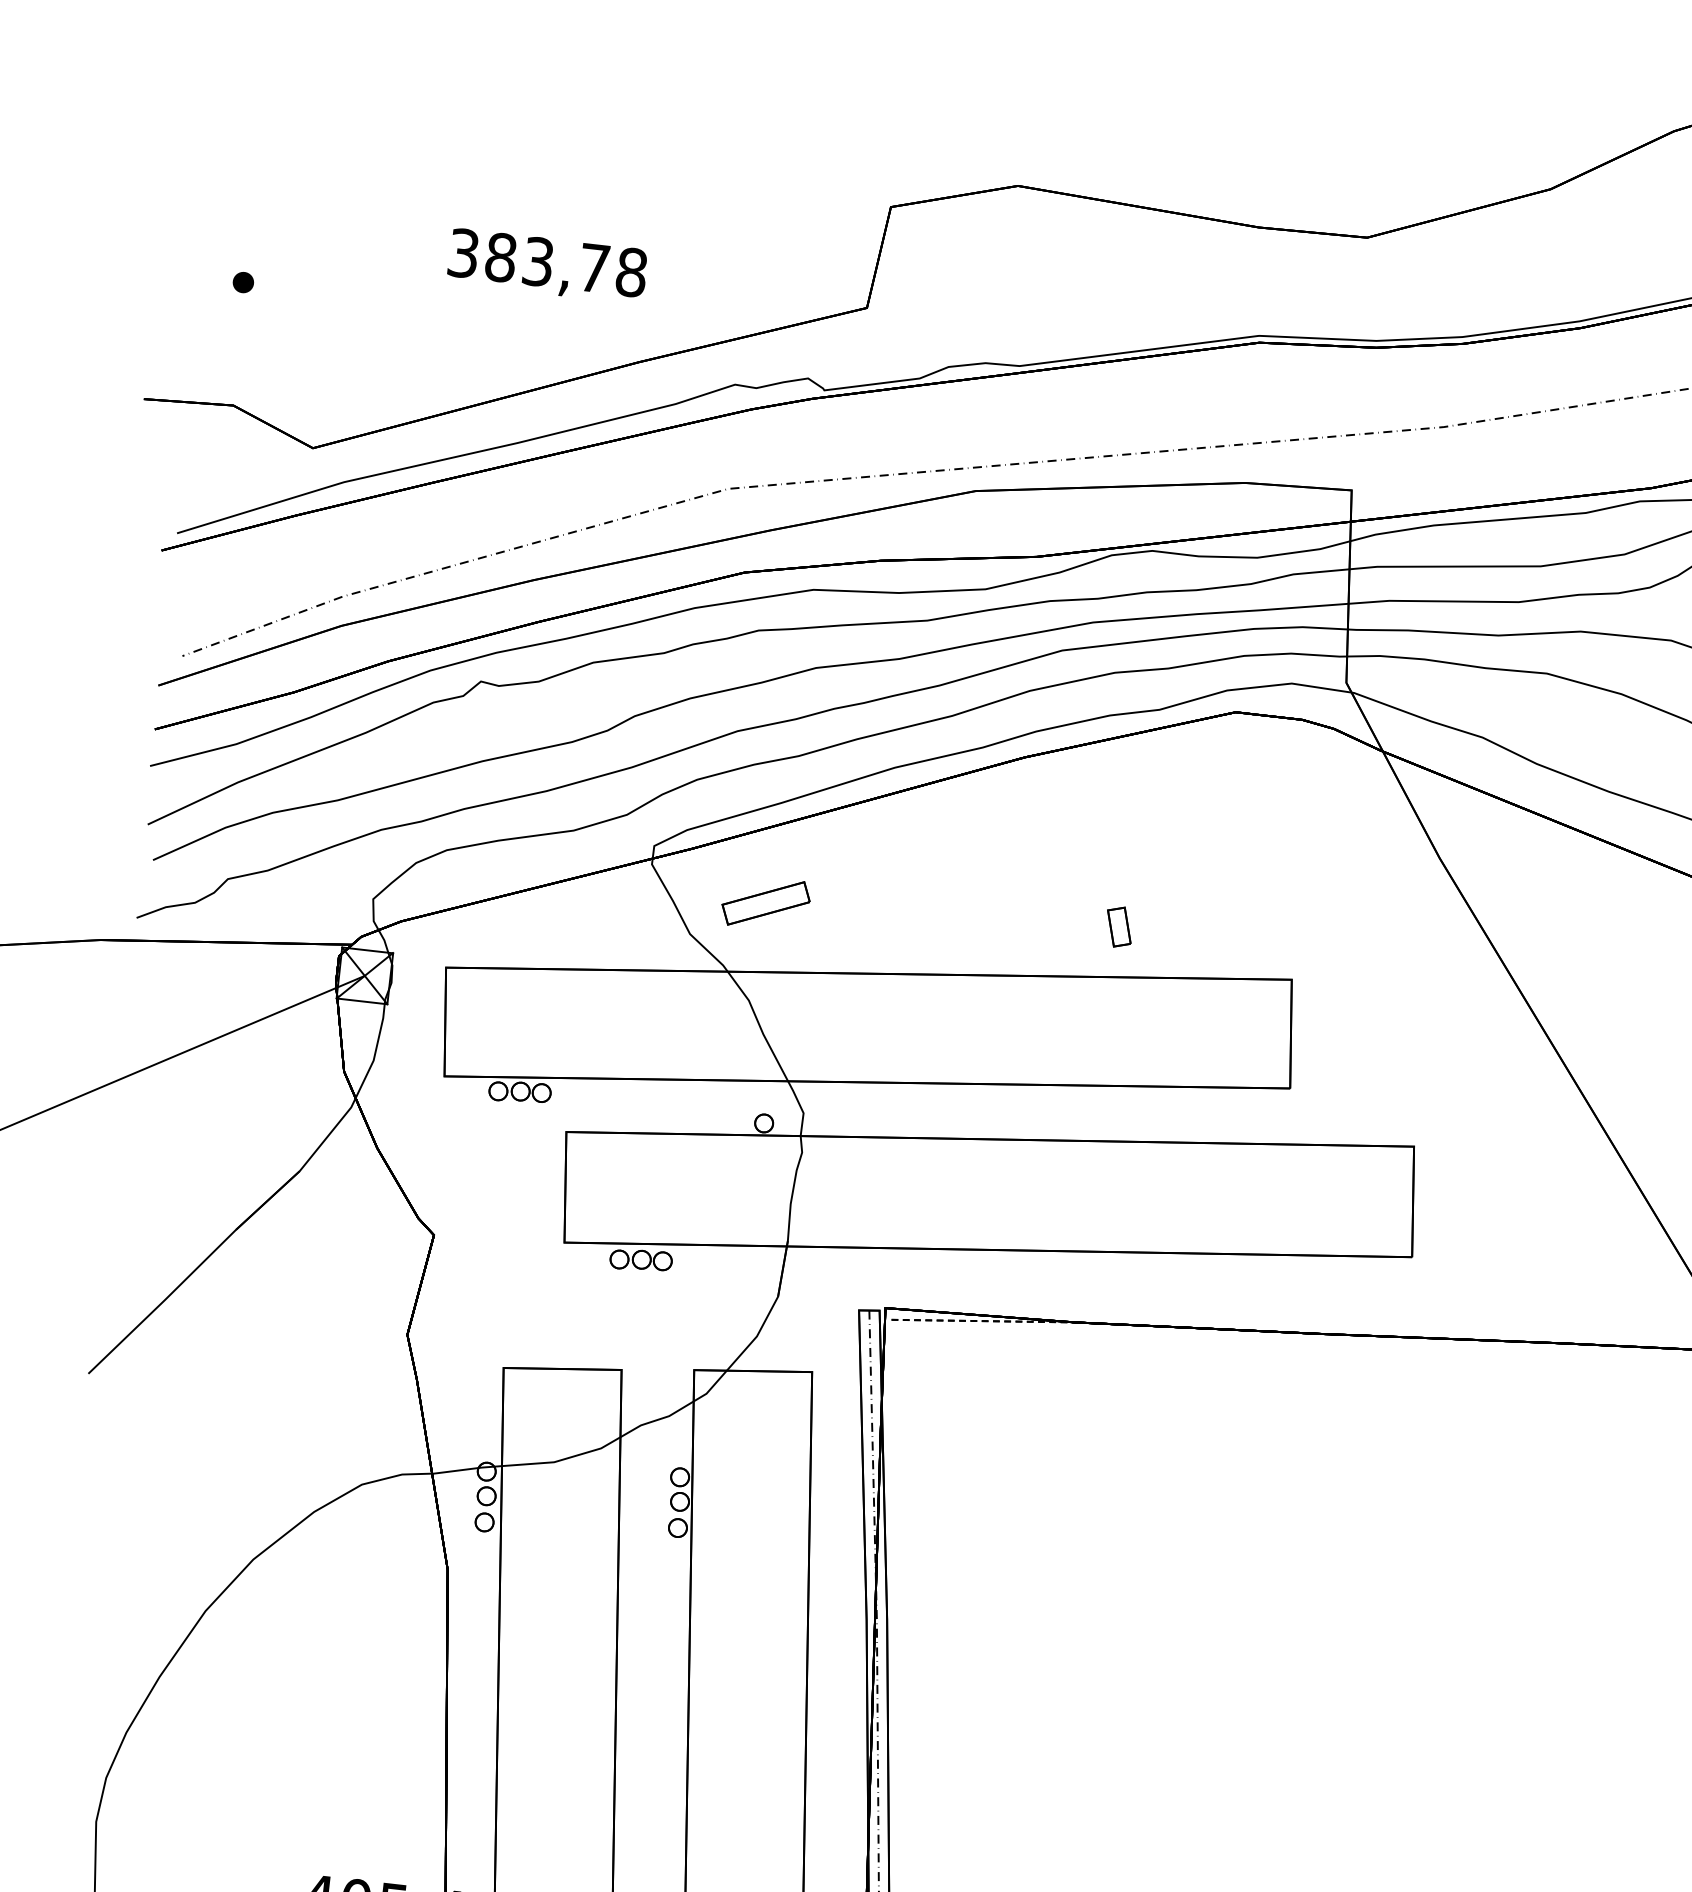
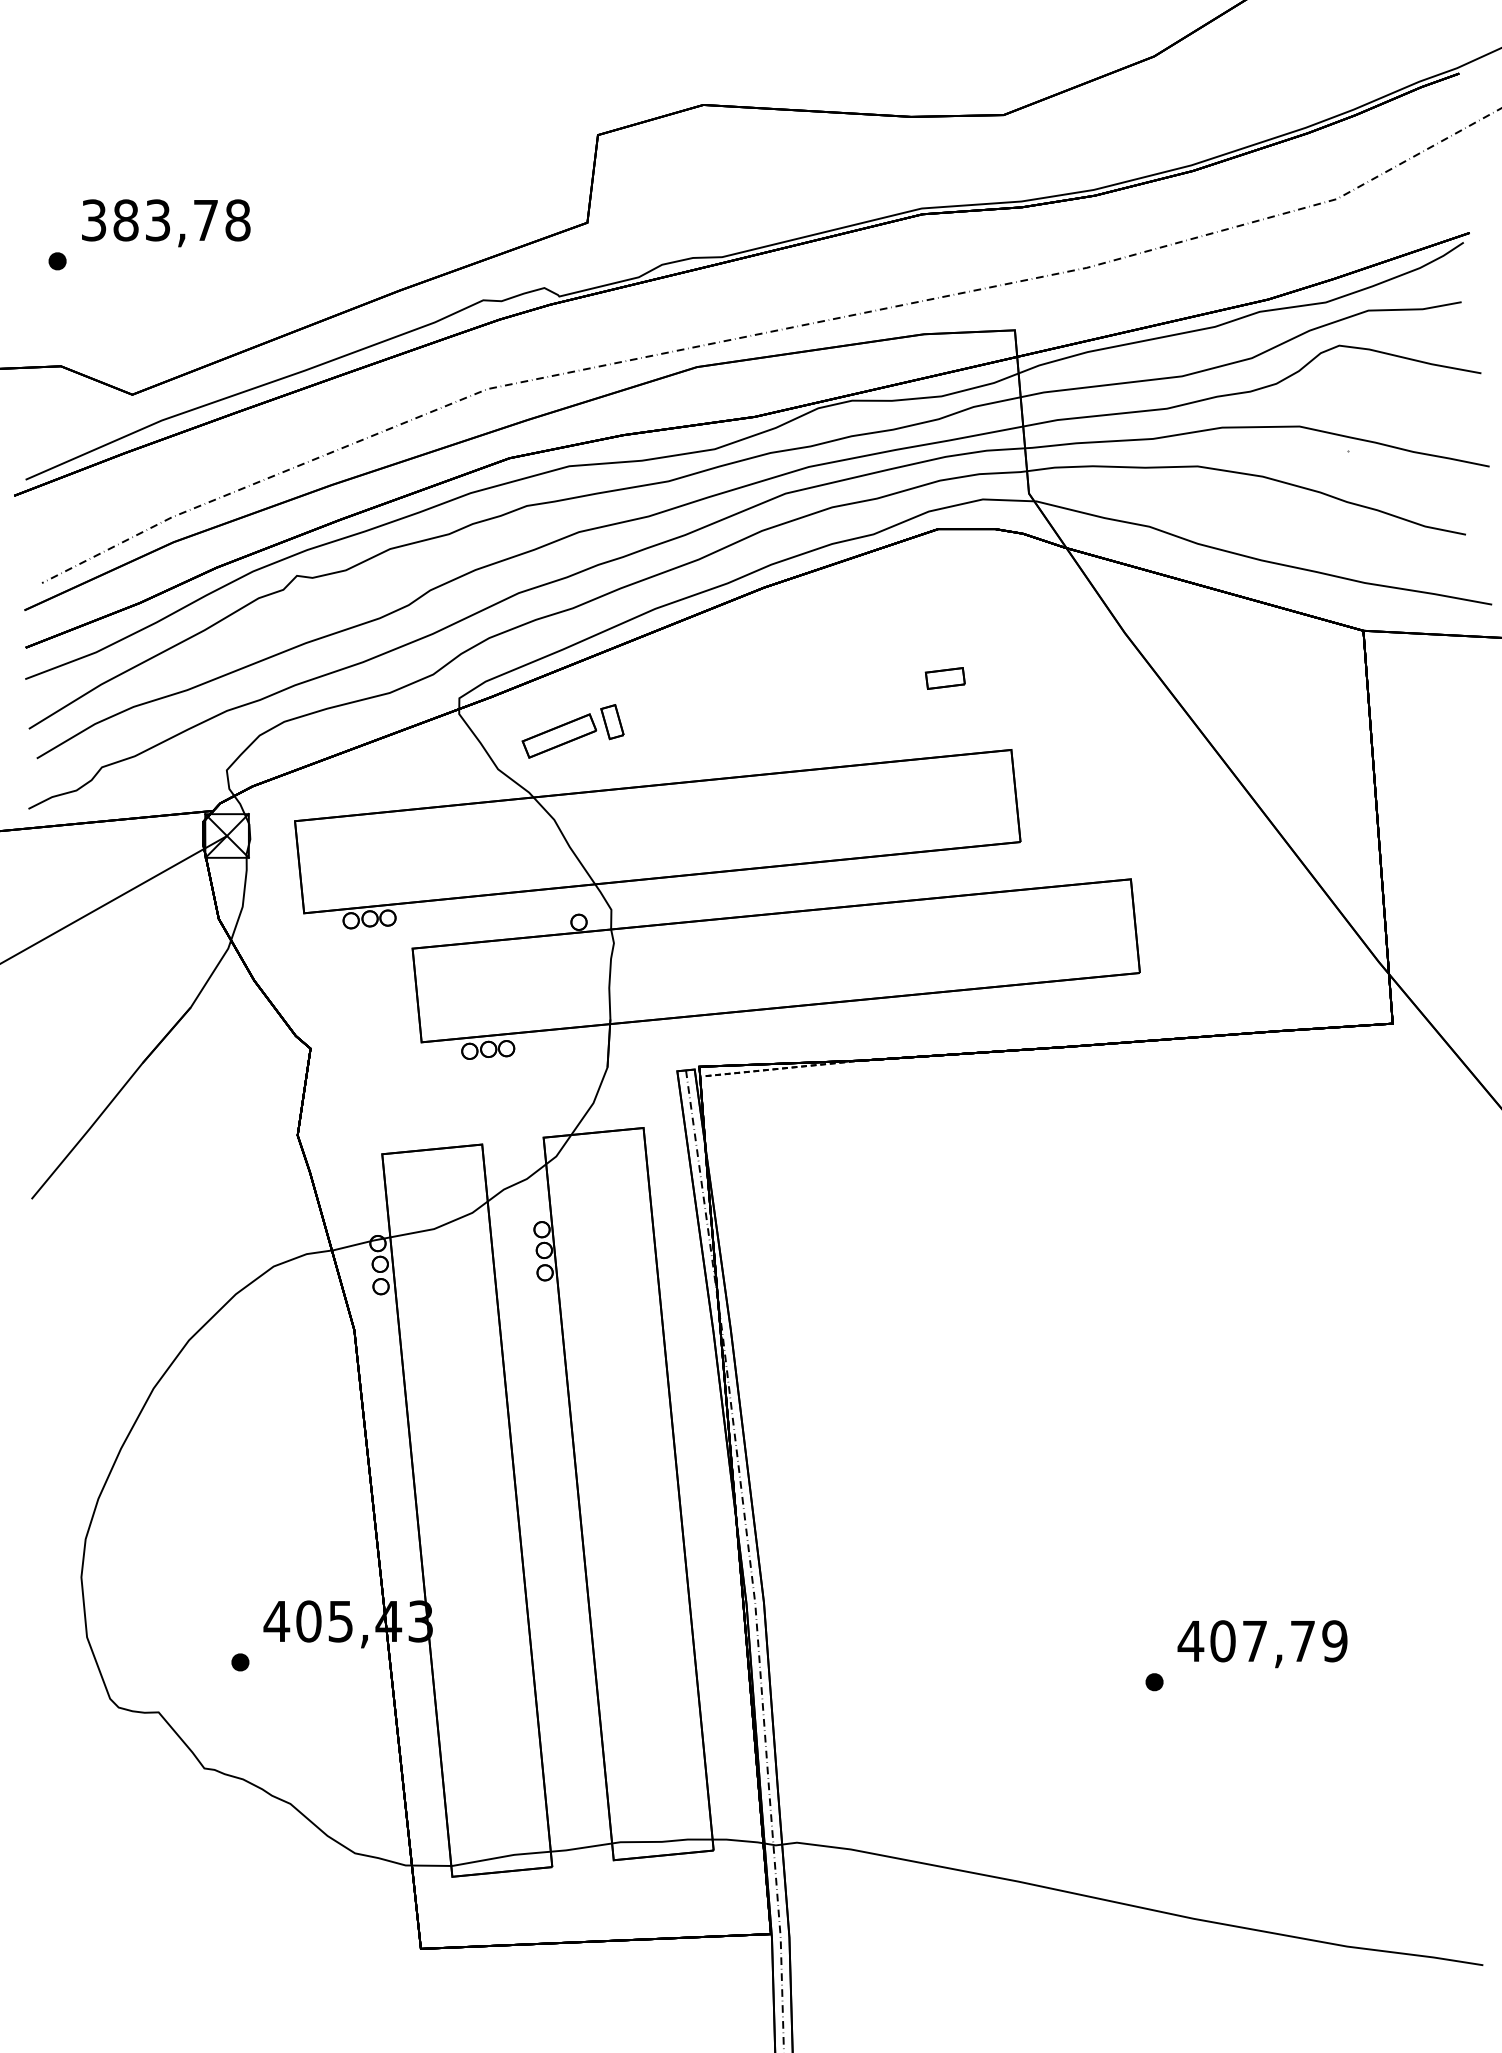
text: (547, 266) -> (166, 223), moved
part: (1223, 887) -> (944, 678), added
part: (1119, 927) -> (612, 722), moved

